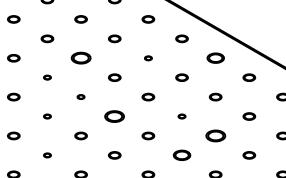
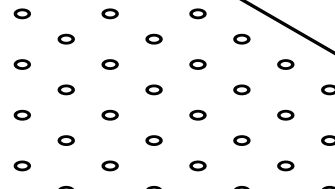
part: (80, 58) -> (65, 39), size x0.62
part: (148, 58) -> (154, 39), size x1.67
part: (215, 58) -> (241, 39), size x0.71
part: (47, 77) -> (22, 64), size x1.67
part: (80, 96) -> (65, 89), size x1.67
part: (47, 116) -> (22, 115), size x1.67
part: (114, 116) -> (109, 115), size x0.62
part: (181, 116) -> (197, 115), size x1.67
part: (215, 135) -> (241, 139), size x0.62
part: (47, 155) -> (22, 166), size x1.67
part: (181, 155) -> (197, 166), size x0.71

